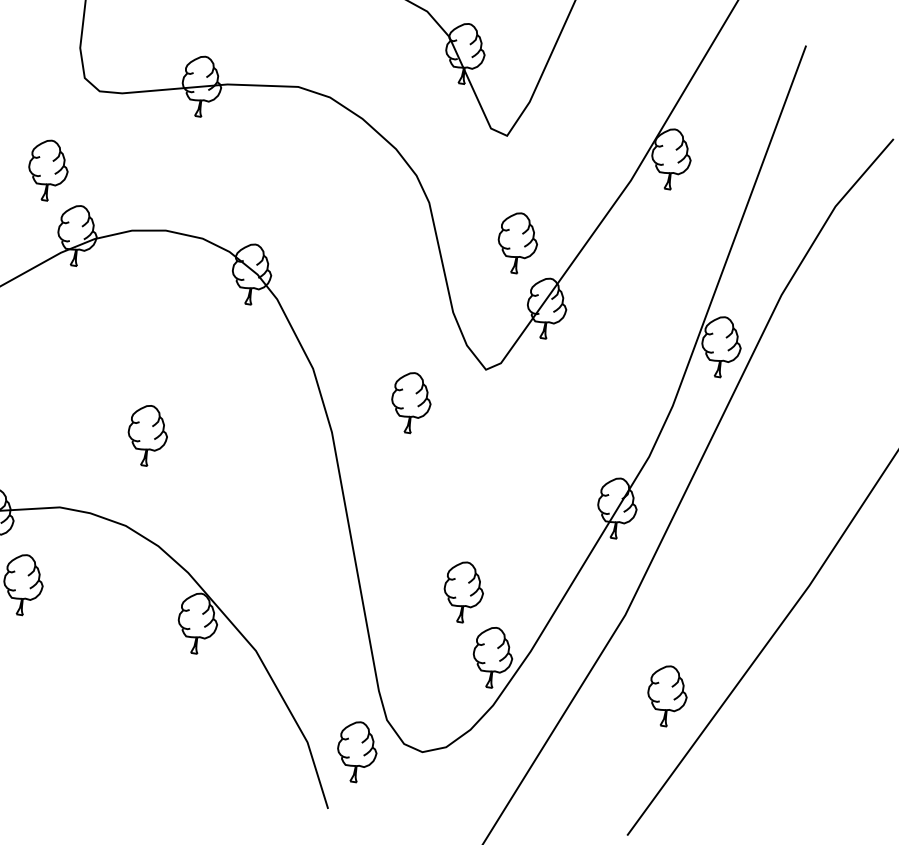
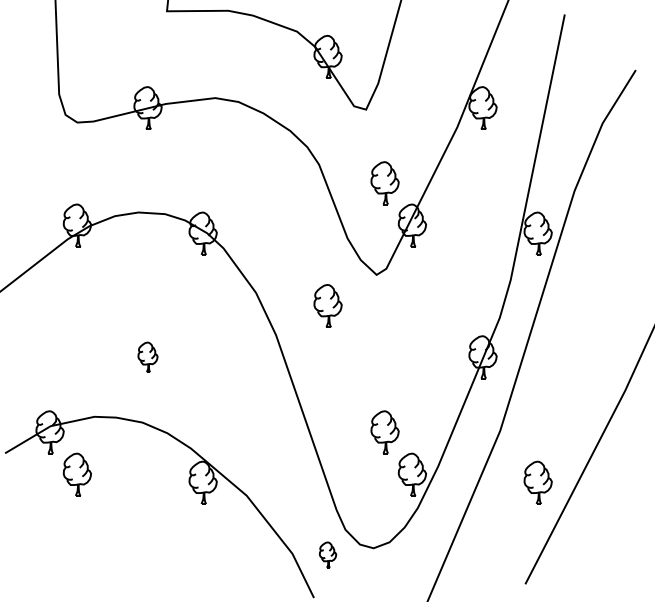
part: (47, 170) -> (49, 183), removed
part: (146, 435) -> (147, 357), size x0.7
part: (356, 750) -> (327, 554), size x0.6

